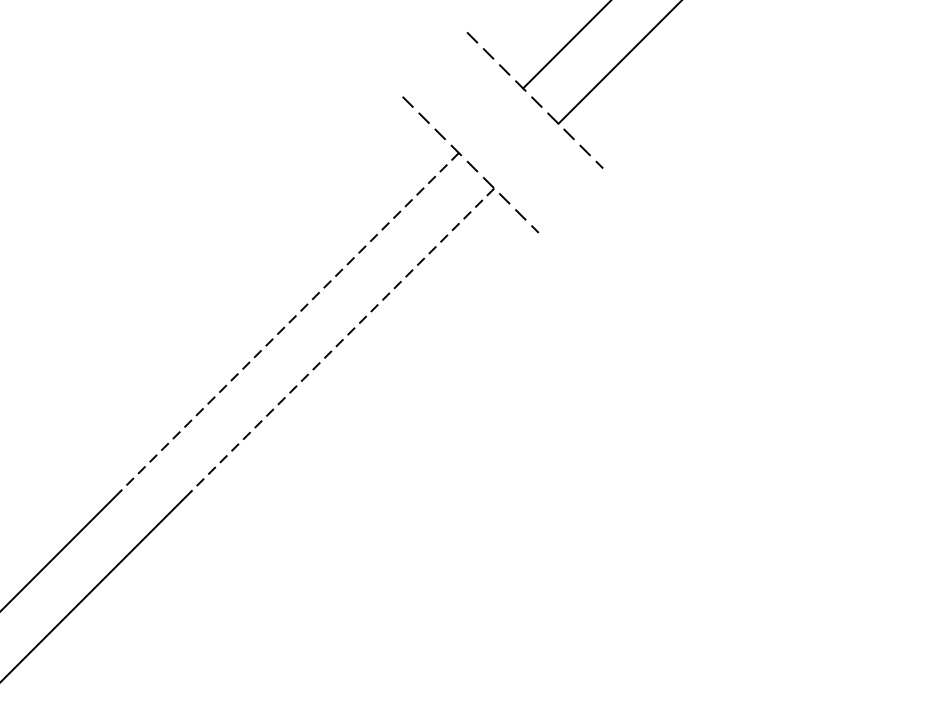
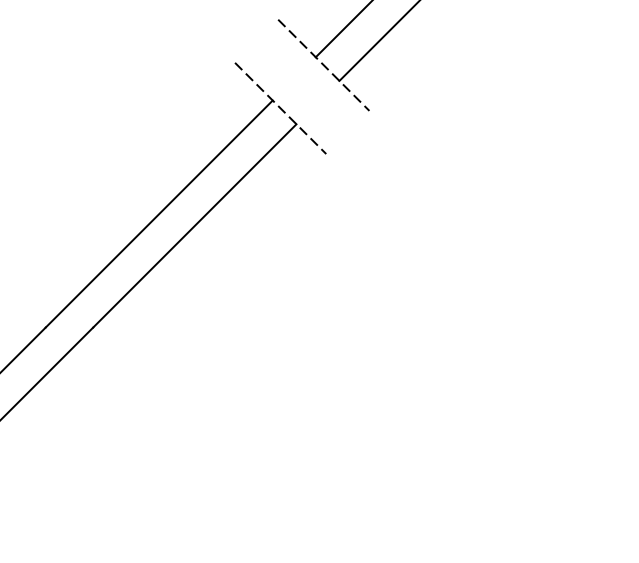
line: (289, 323) -> (159, 214), dashed -> solid
line: (342, 339) -> (194, 225), dashed -> solid

